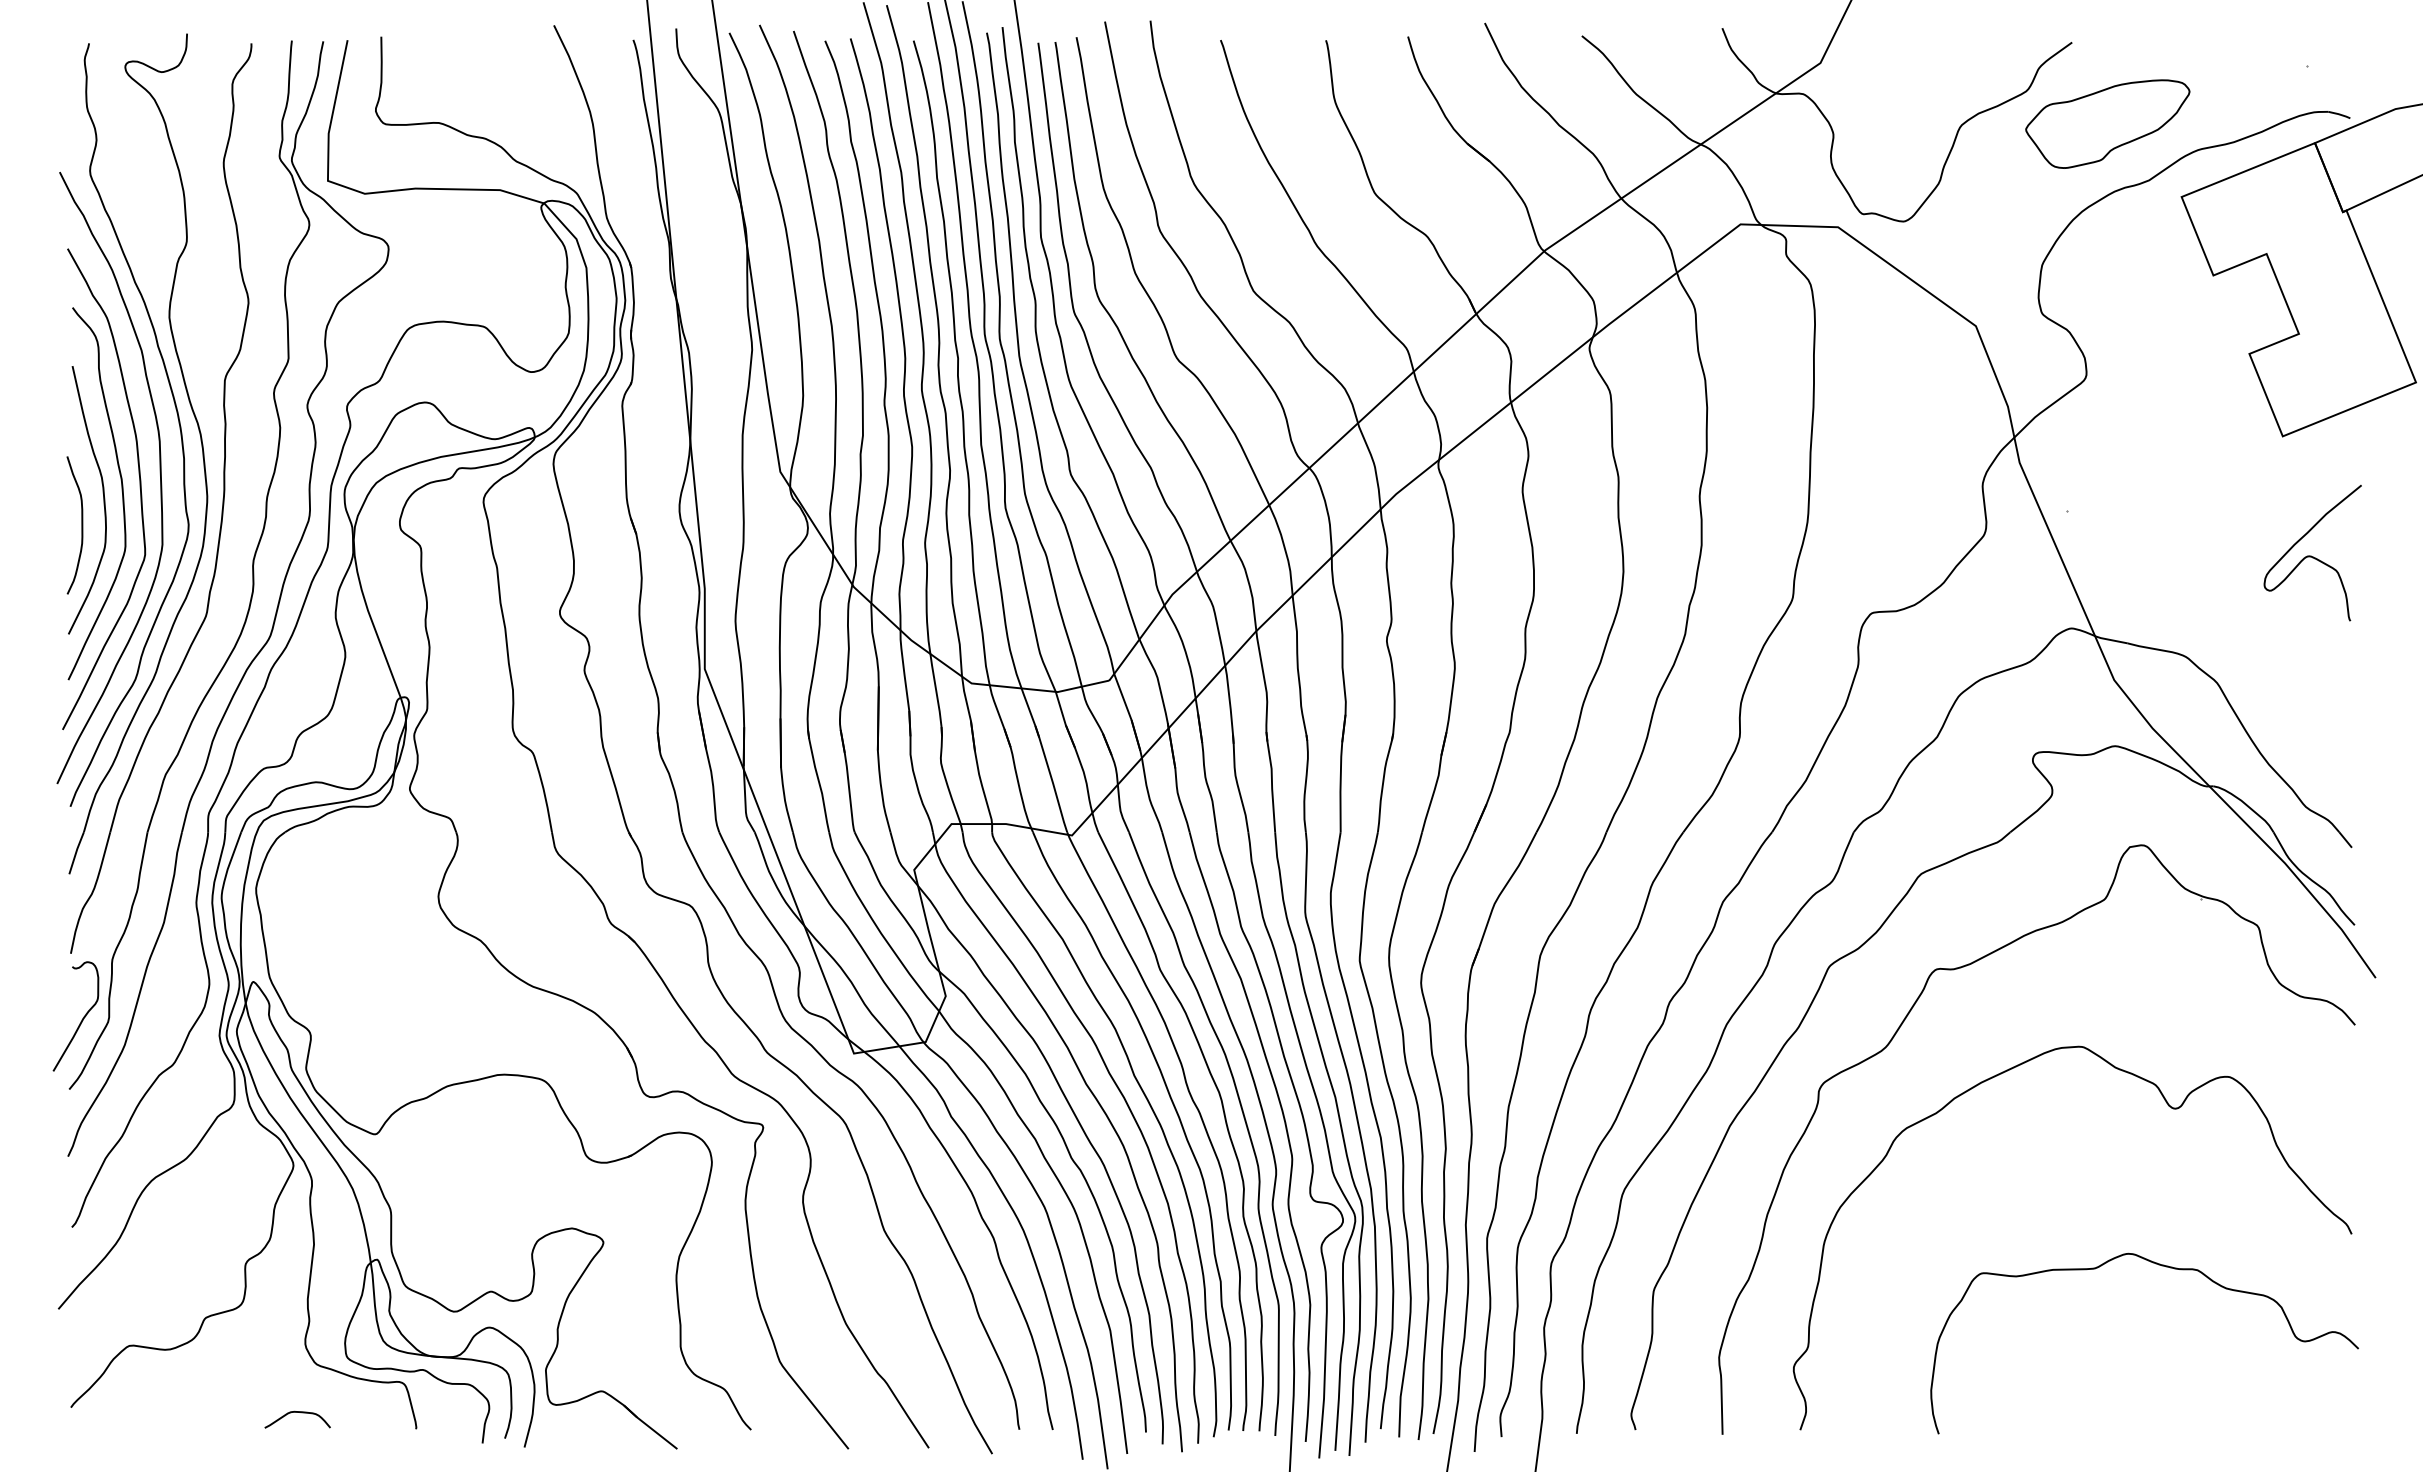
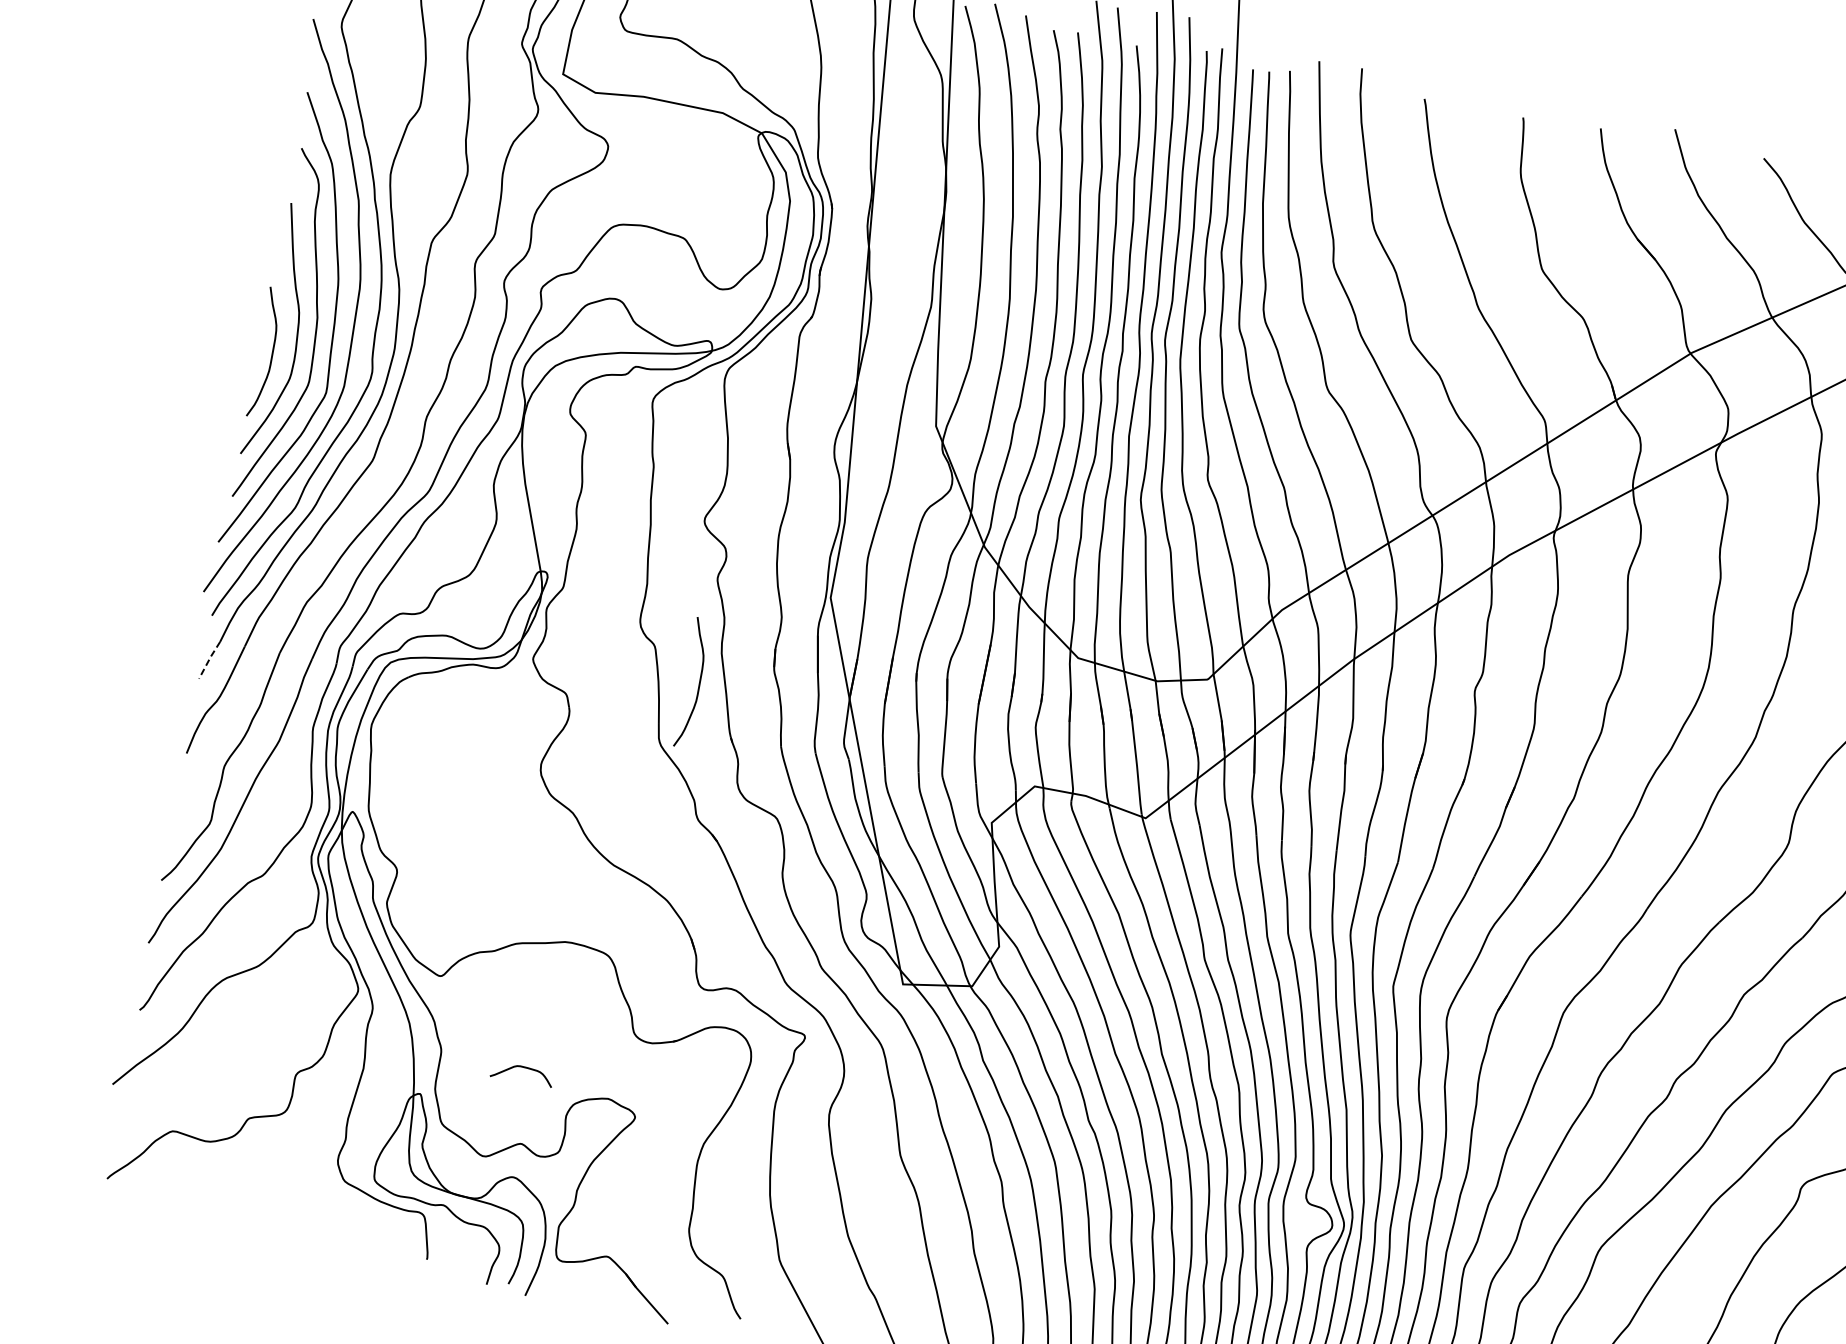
curve: (585, 783) -> (698, 684), added
line: (76, 852) -> (209, 659), solid -> dashed
curve: (81, 1019) -> (185, 816), removed
curve: (297, 1412) -> (523, 1067), moved

